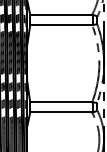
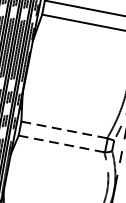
line: (61, 102) -> (64, 130), solid -> dashed
line: (61, 112) -> (61, 144), solid -> dashed

